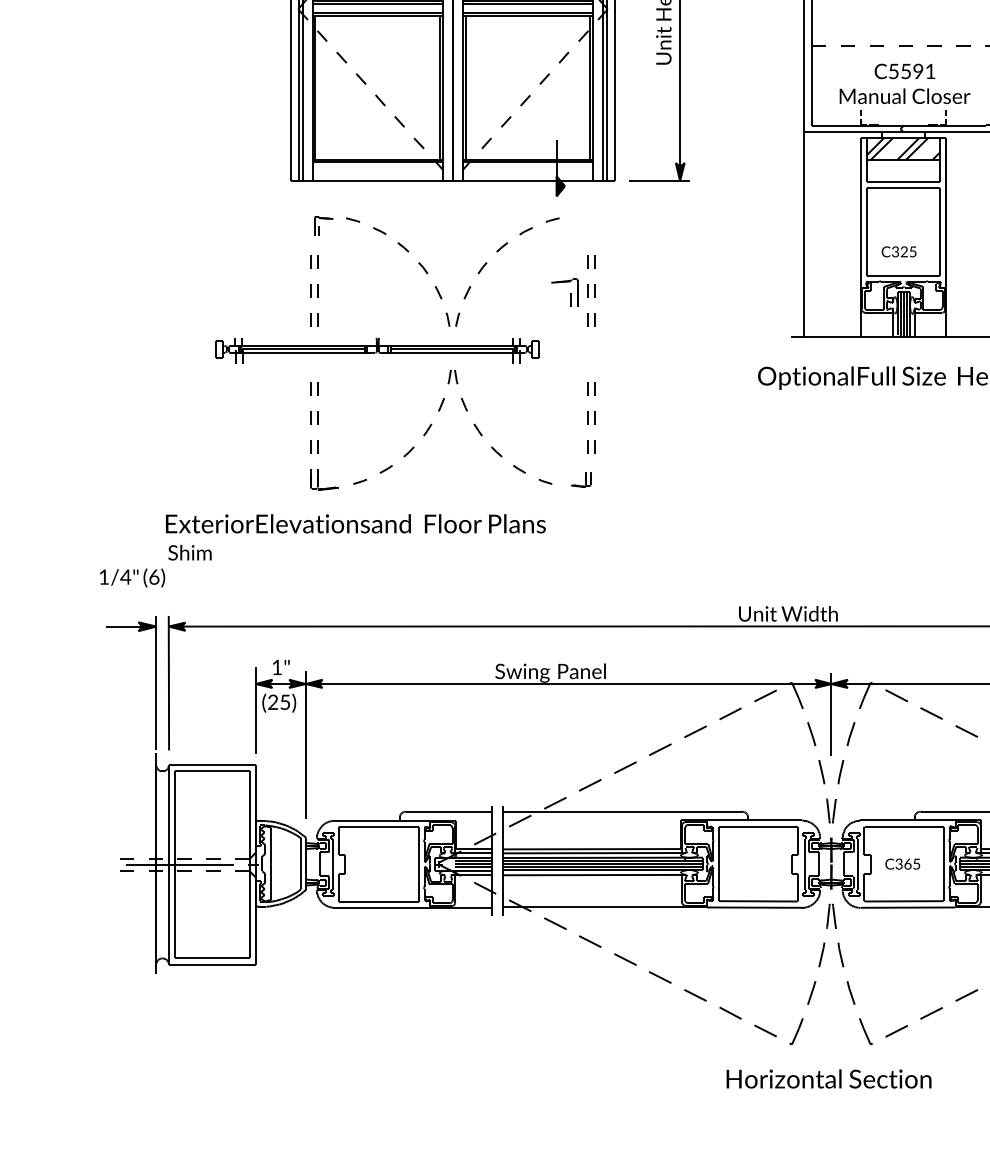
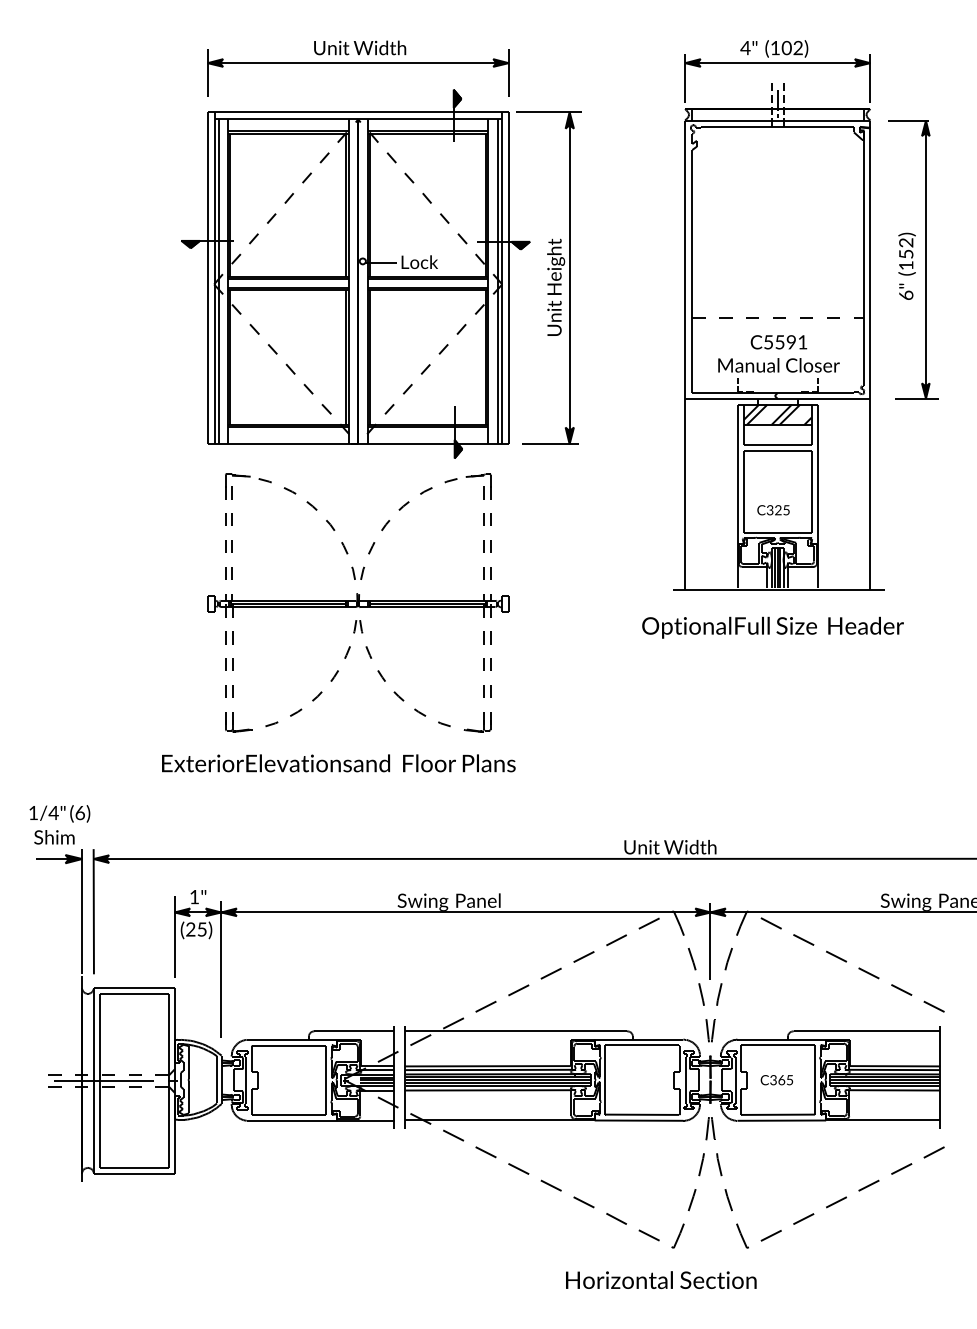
part: (323, 226) -> (237, 486), size x1.43
part: (564, 292) -> (478, 486), moved
part: (378, 350) -> (358, 605), moved
part: (581, 479) -> (477, 722), size x1.43
text: (355, 523) -> (338, 763), moved
text: (190, 552) -> (54, 837), moved
text: (829, 1078) -> (661, 1279), moved

